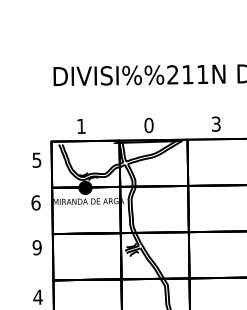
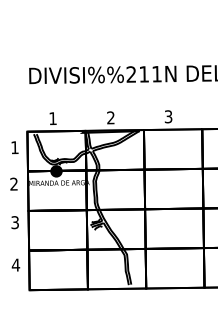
text: (148, 125) -> (110, 117), 0 -> 2
text: (36, 160) -> (14, 147), 5 -> 1
text: (36, 202) -> (14, 183), 6 -> 2
text: (37, 247) -> (15, 222), 9 -> 3

